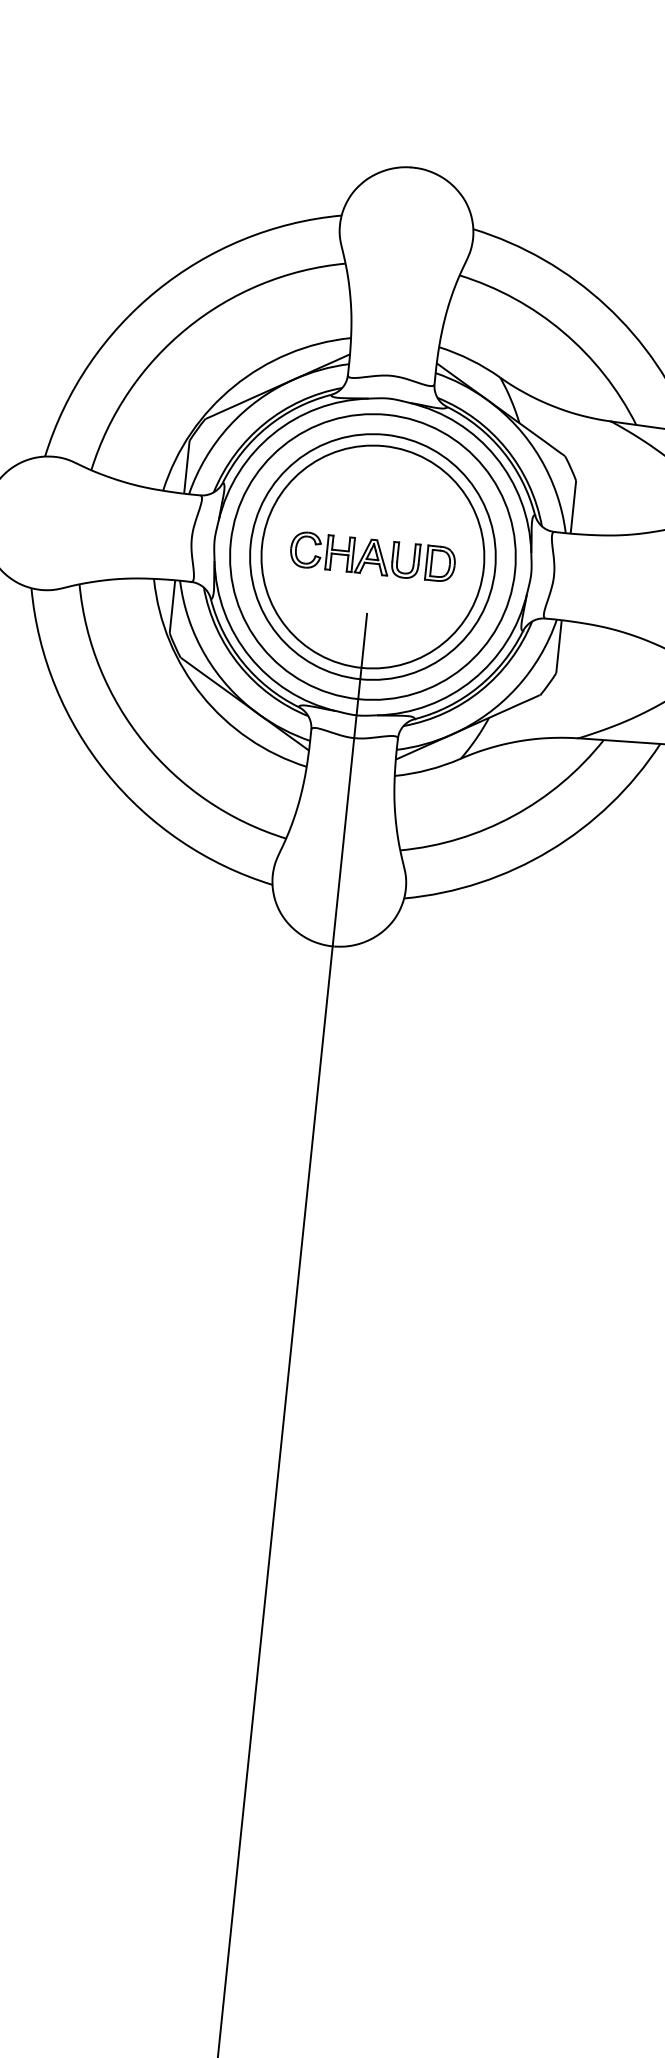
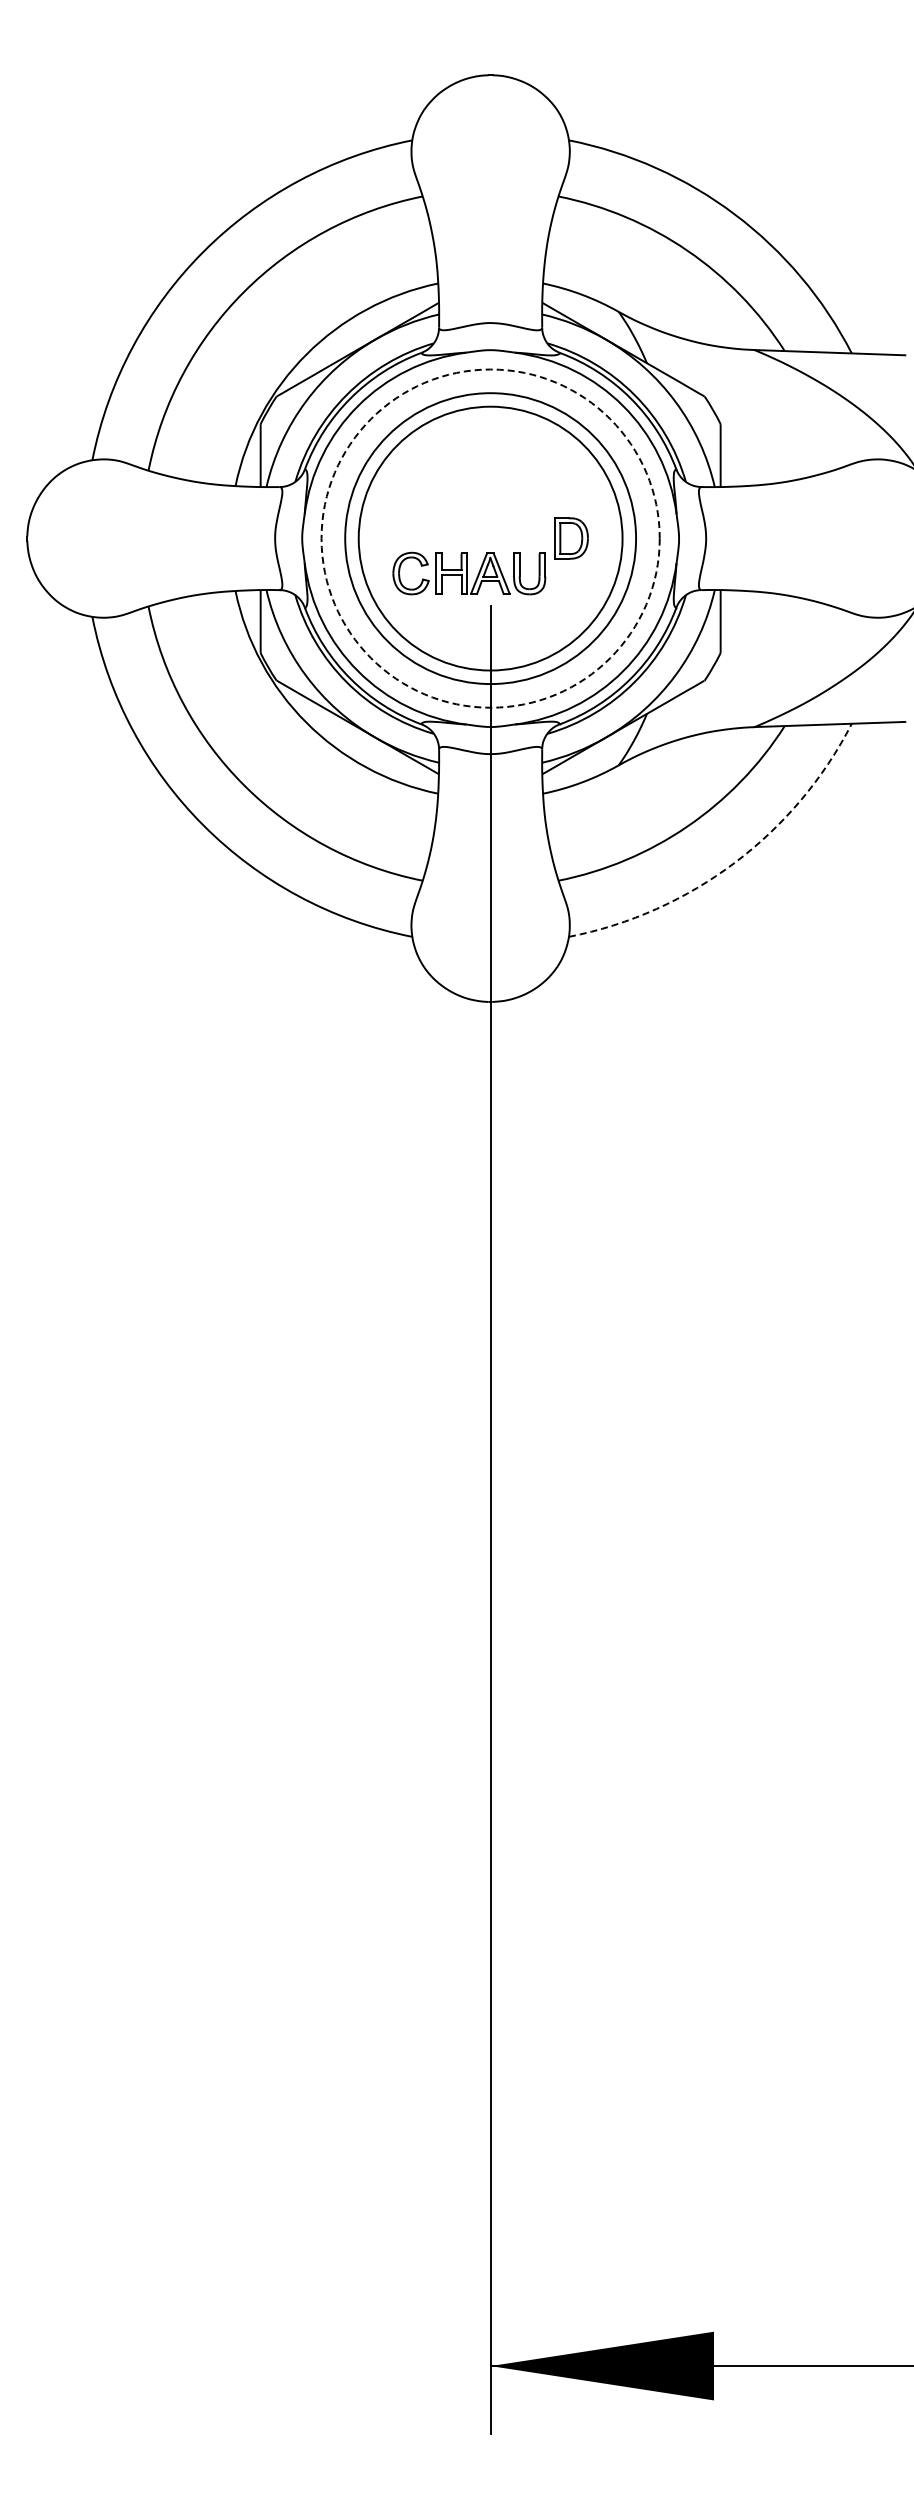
part: (355, 555) -> (469, 573), moved
circle: (372, 556) -> (490, 538), solid -> dashed
arc: (549, 850) -> (734, 862), solid -> dashed

